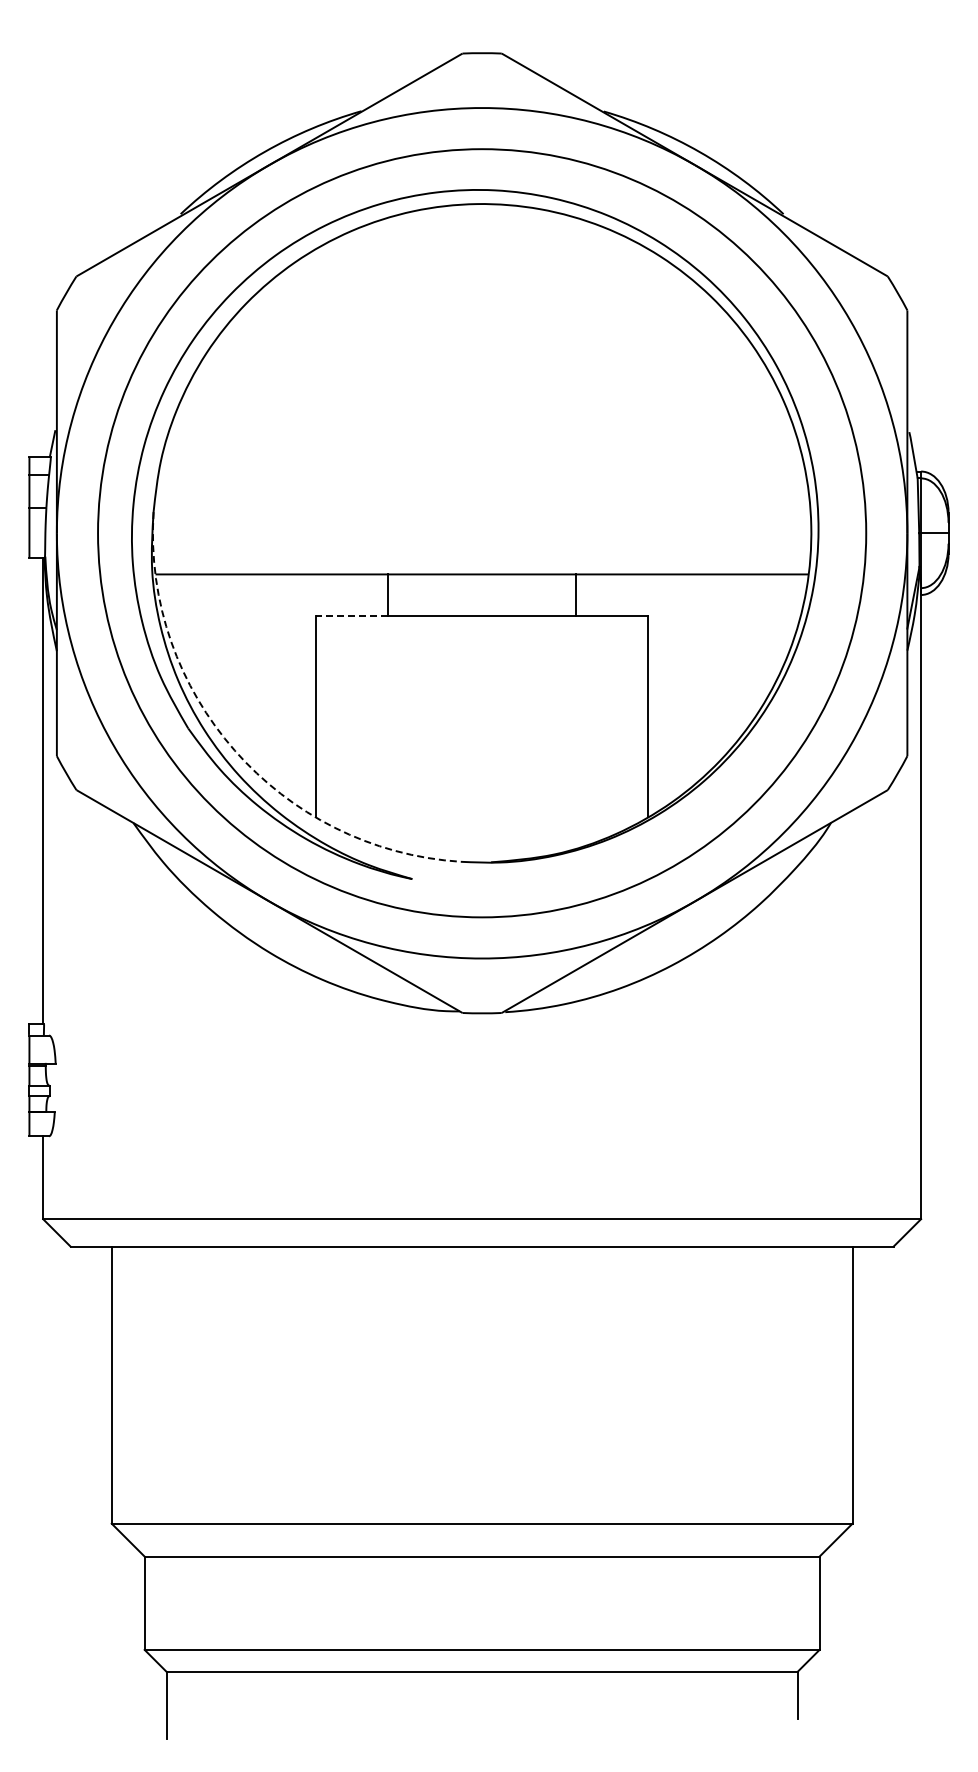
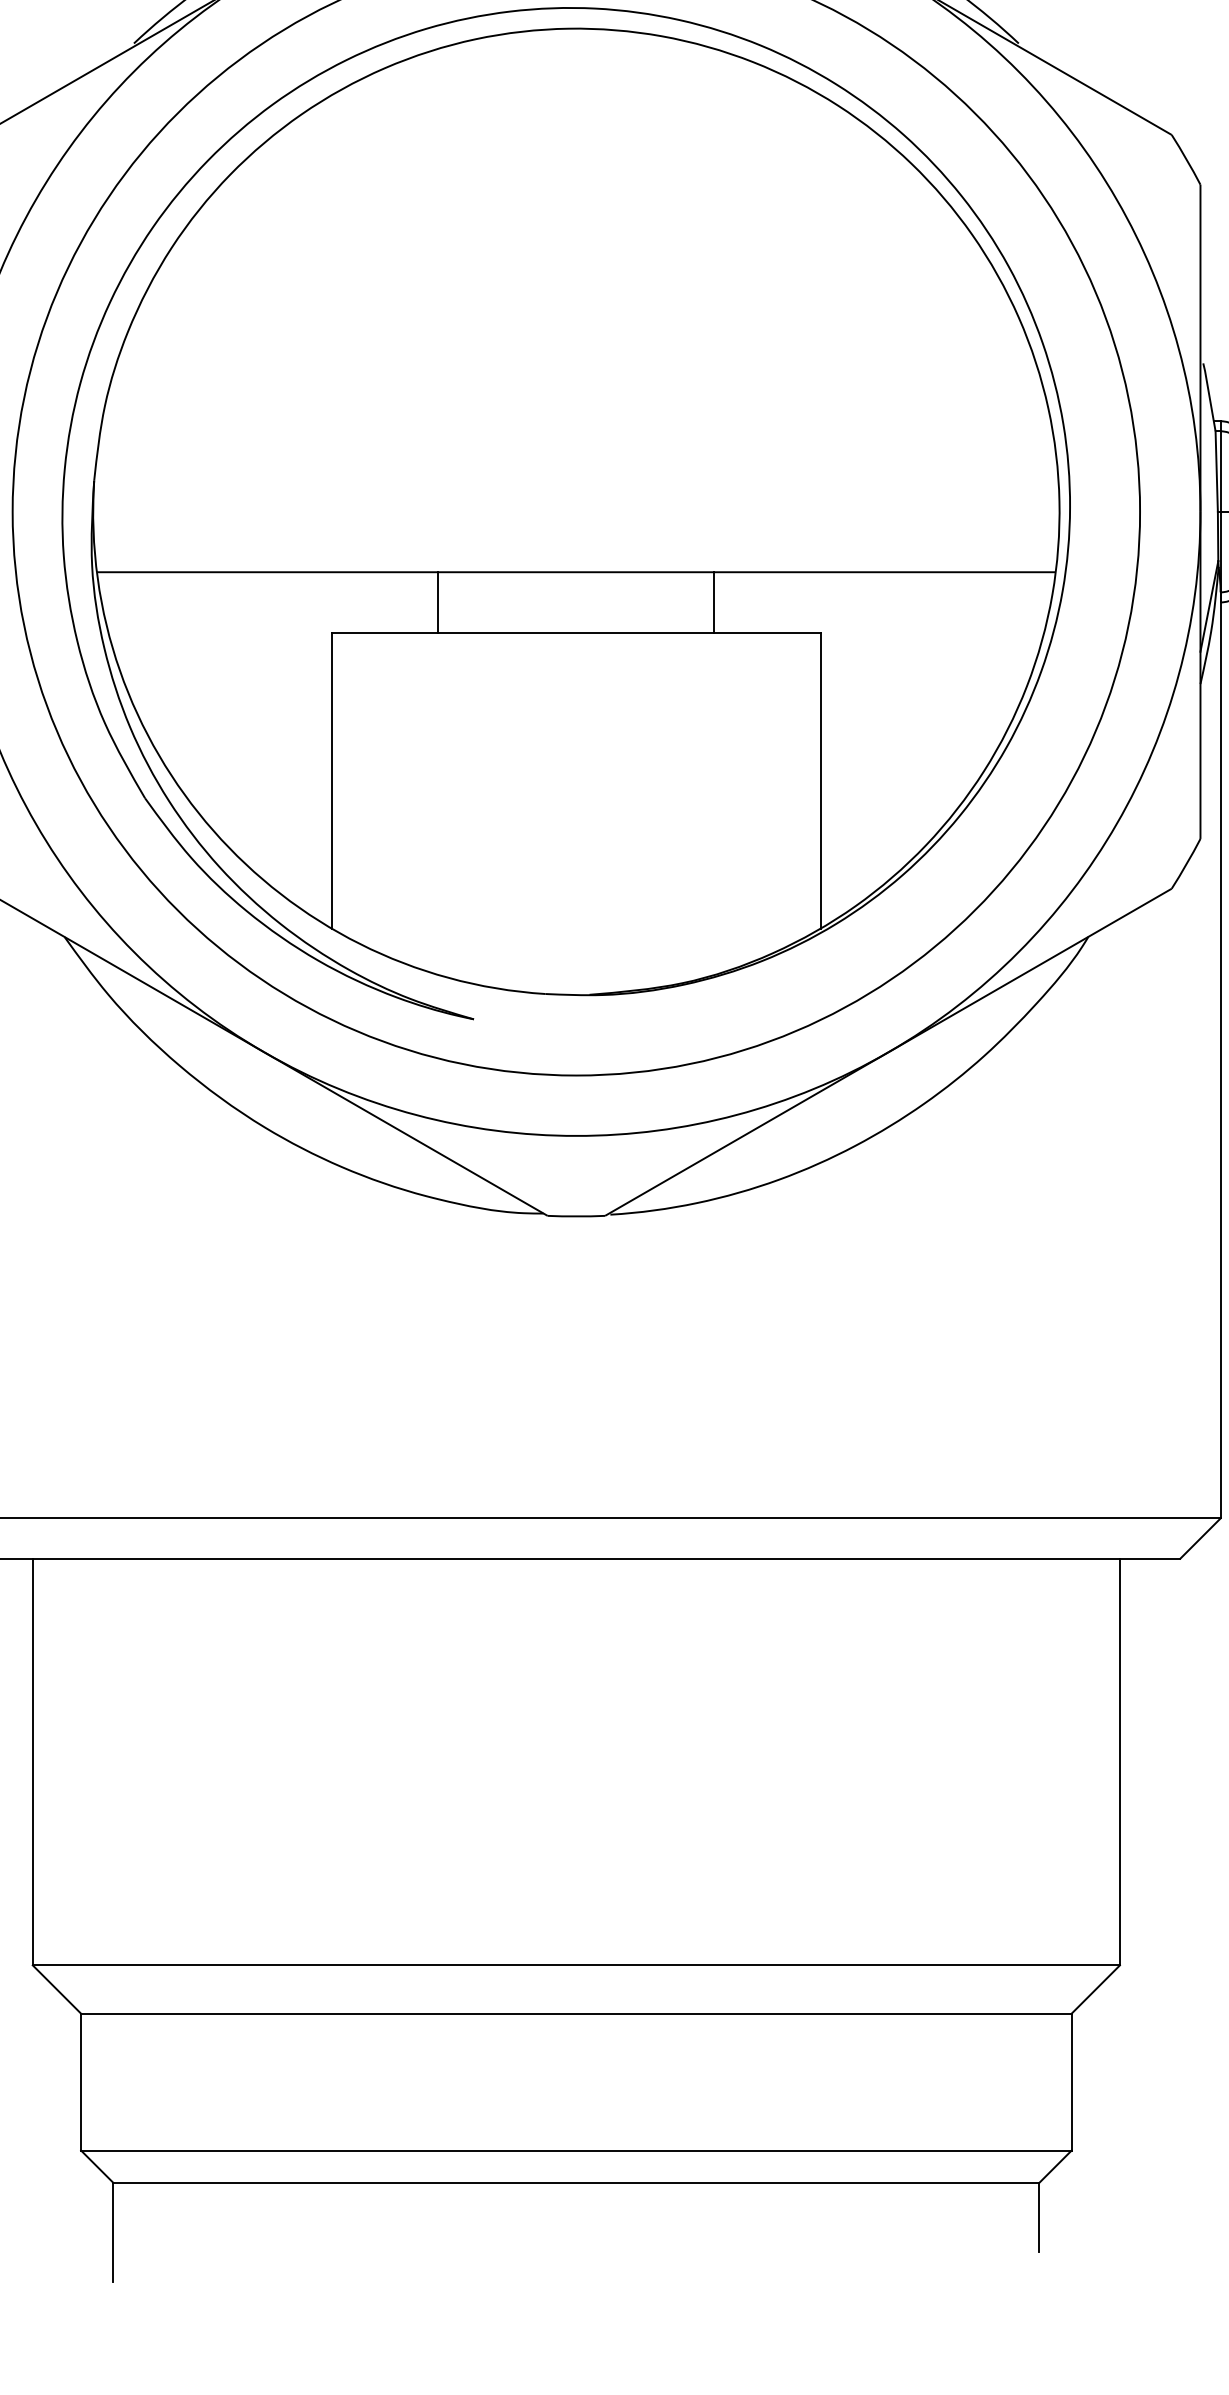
line: (351, 615) -> (384, 632), dashed -> solid
arc: (234, 750) -> (212, 830), dashed -> solid

